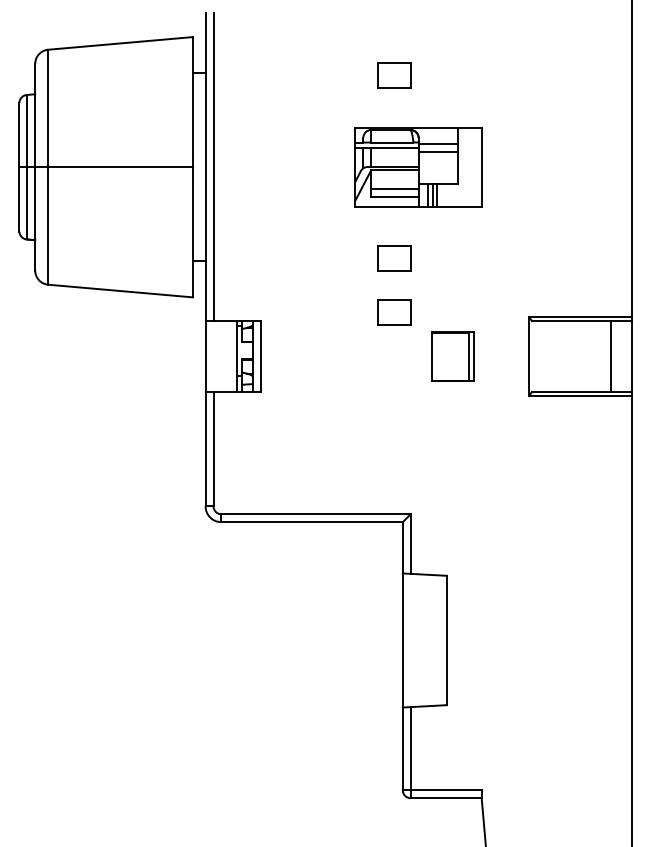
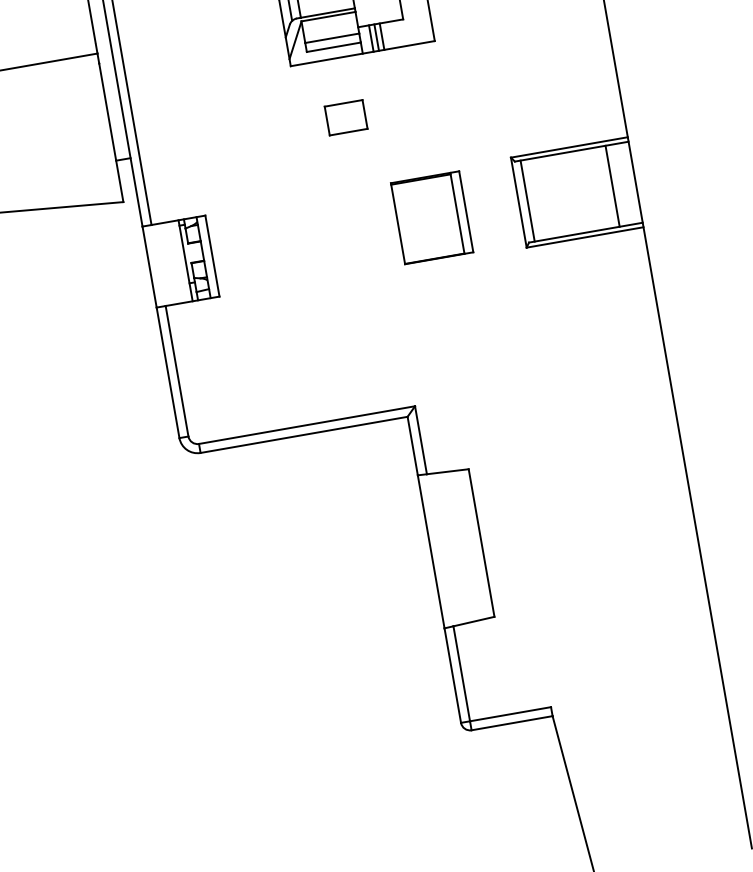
part: (394, 312) -> (356, 179), removed
part: (452, 356) -> (431, 217), size x1.43
line: (536, 356) -> (527, 201), added

